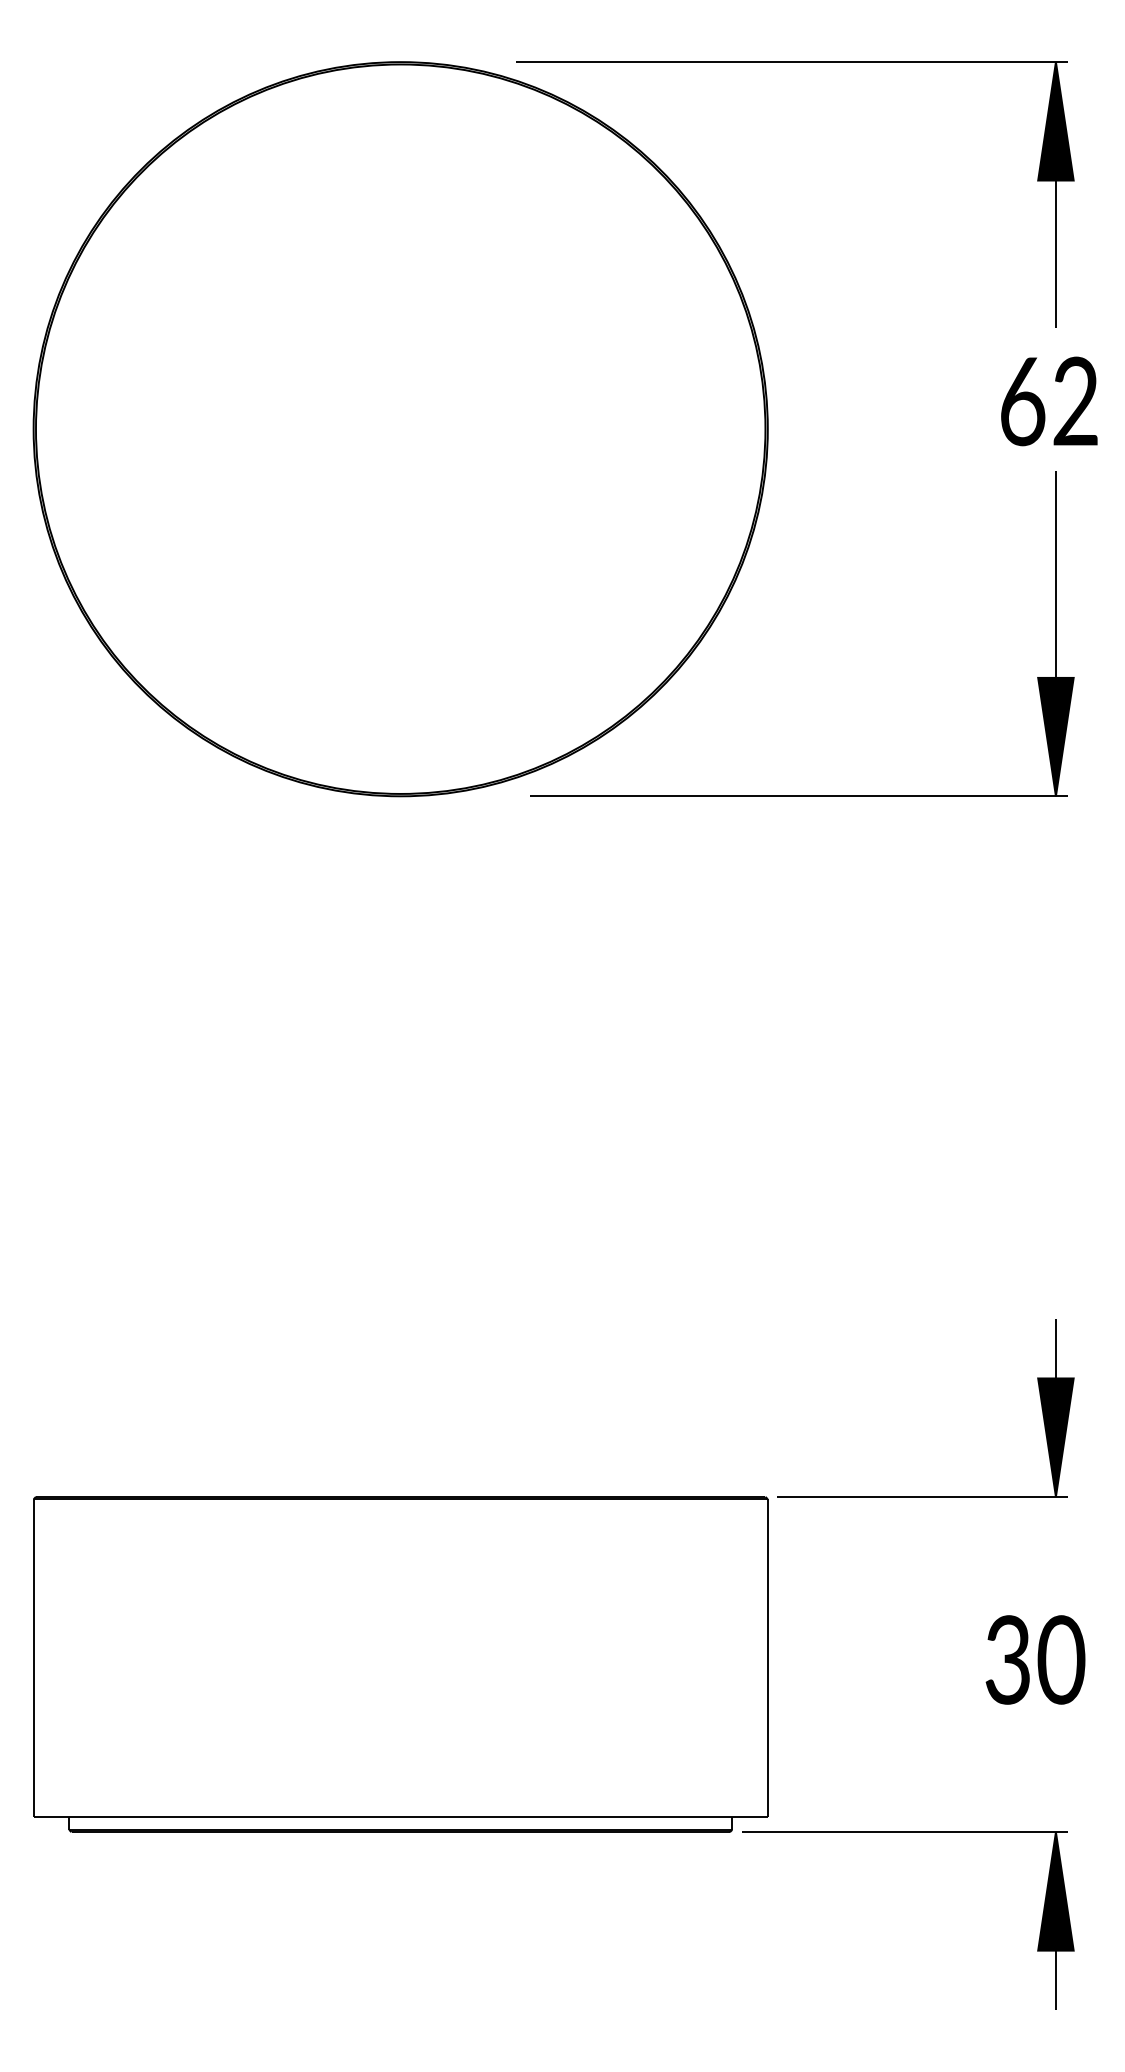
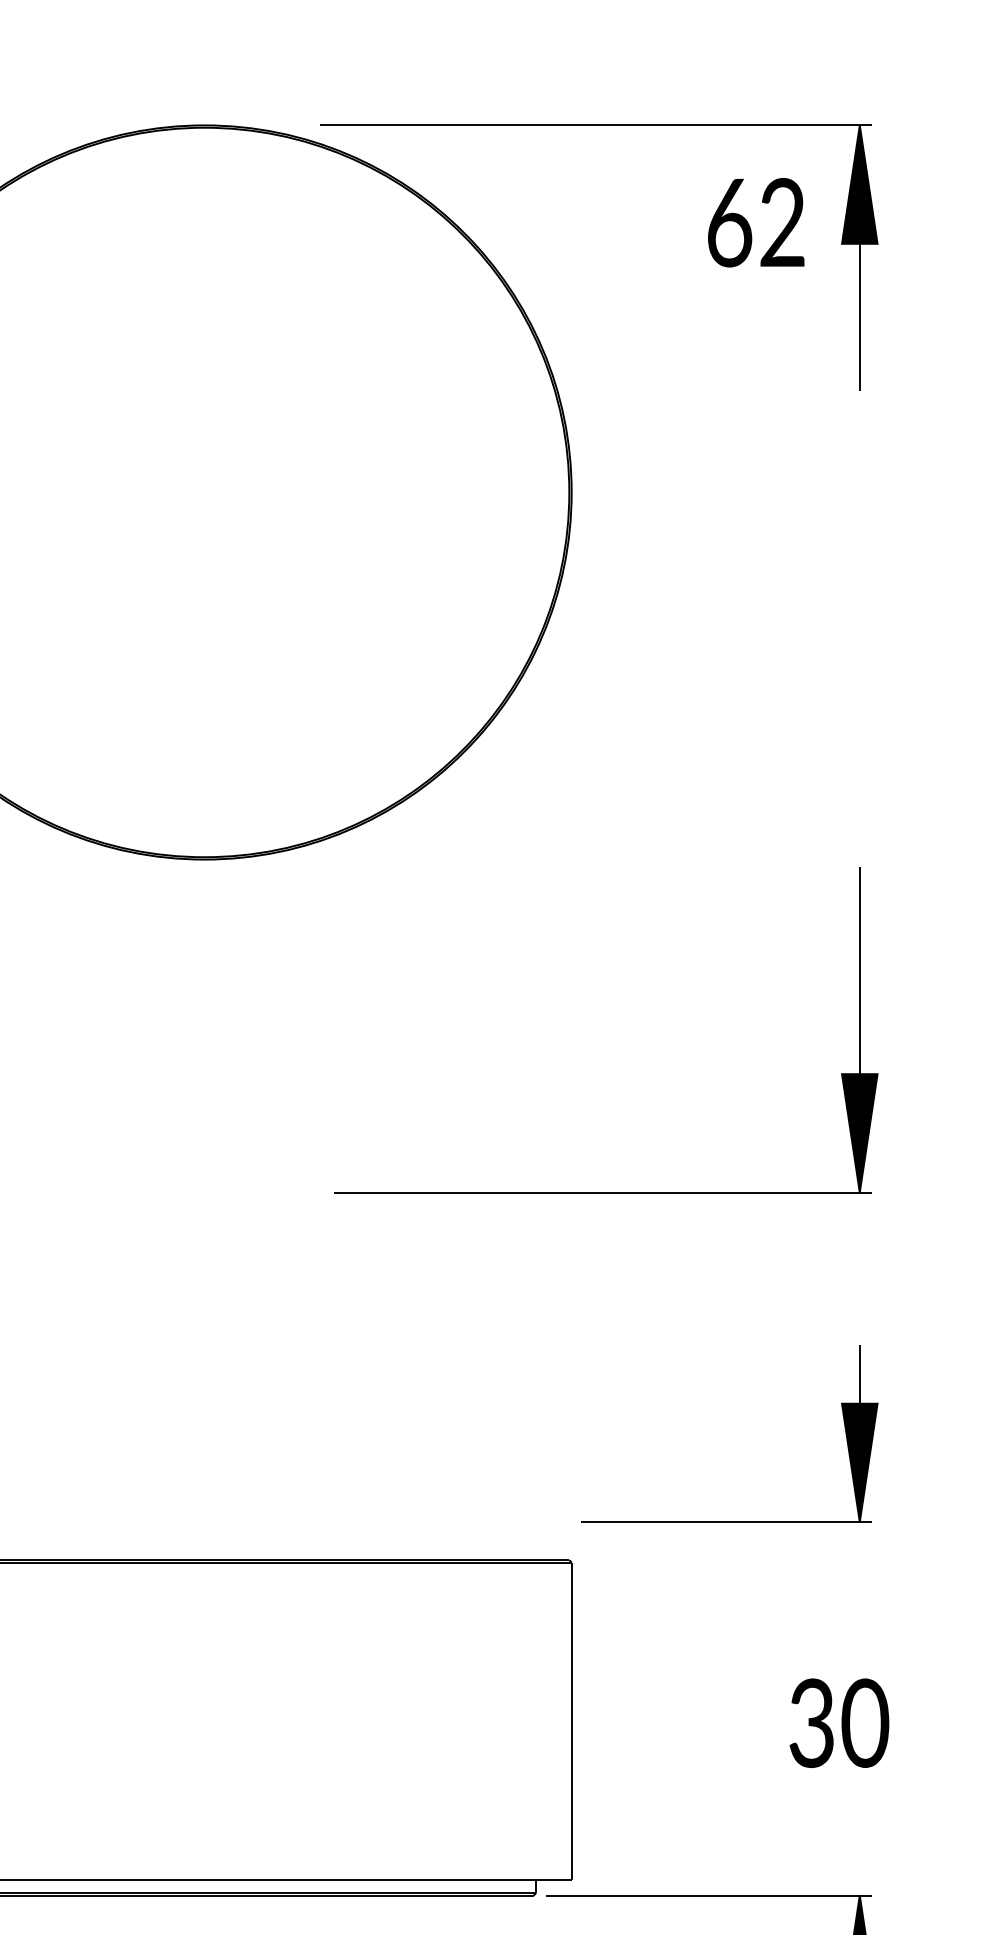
text: (1049, 401) -> (756, 222), moved
part: (802, 795) -> (606, 1191), moved
part: (925, 1496) -> (729, 1521), moved

